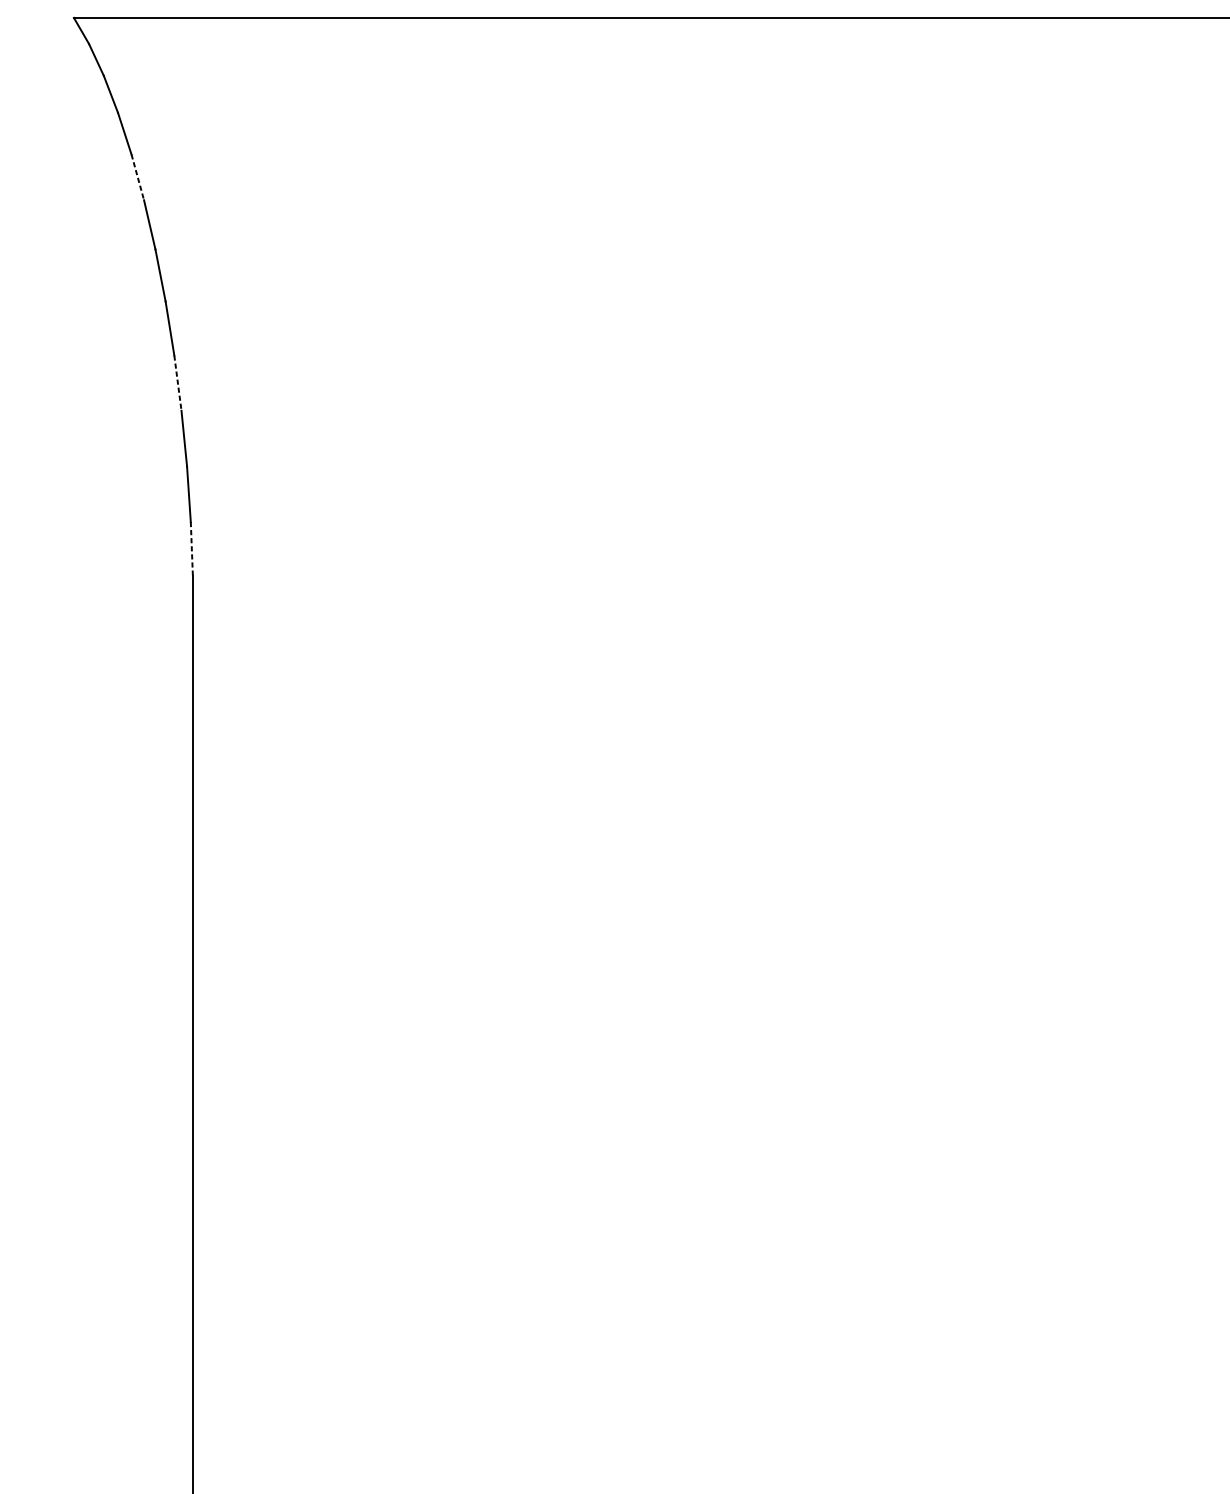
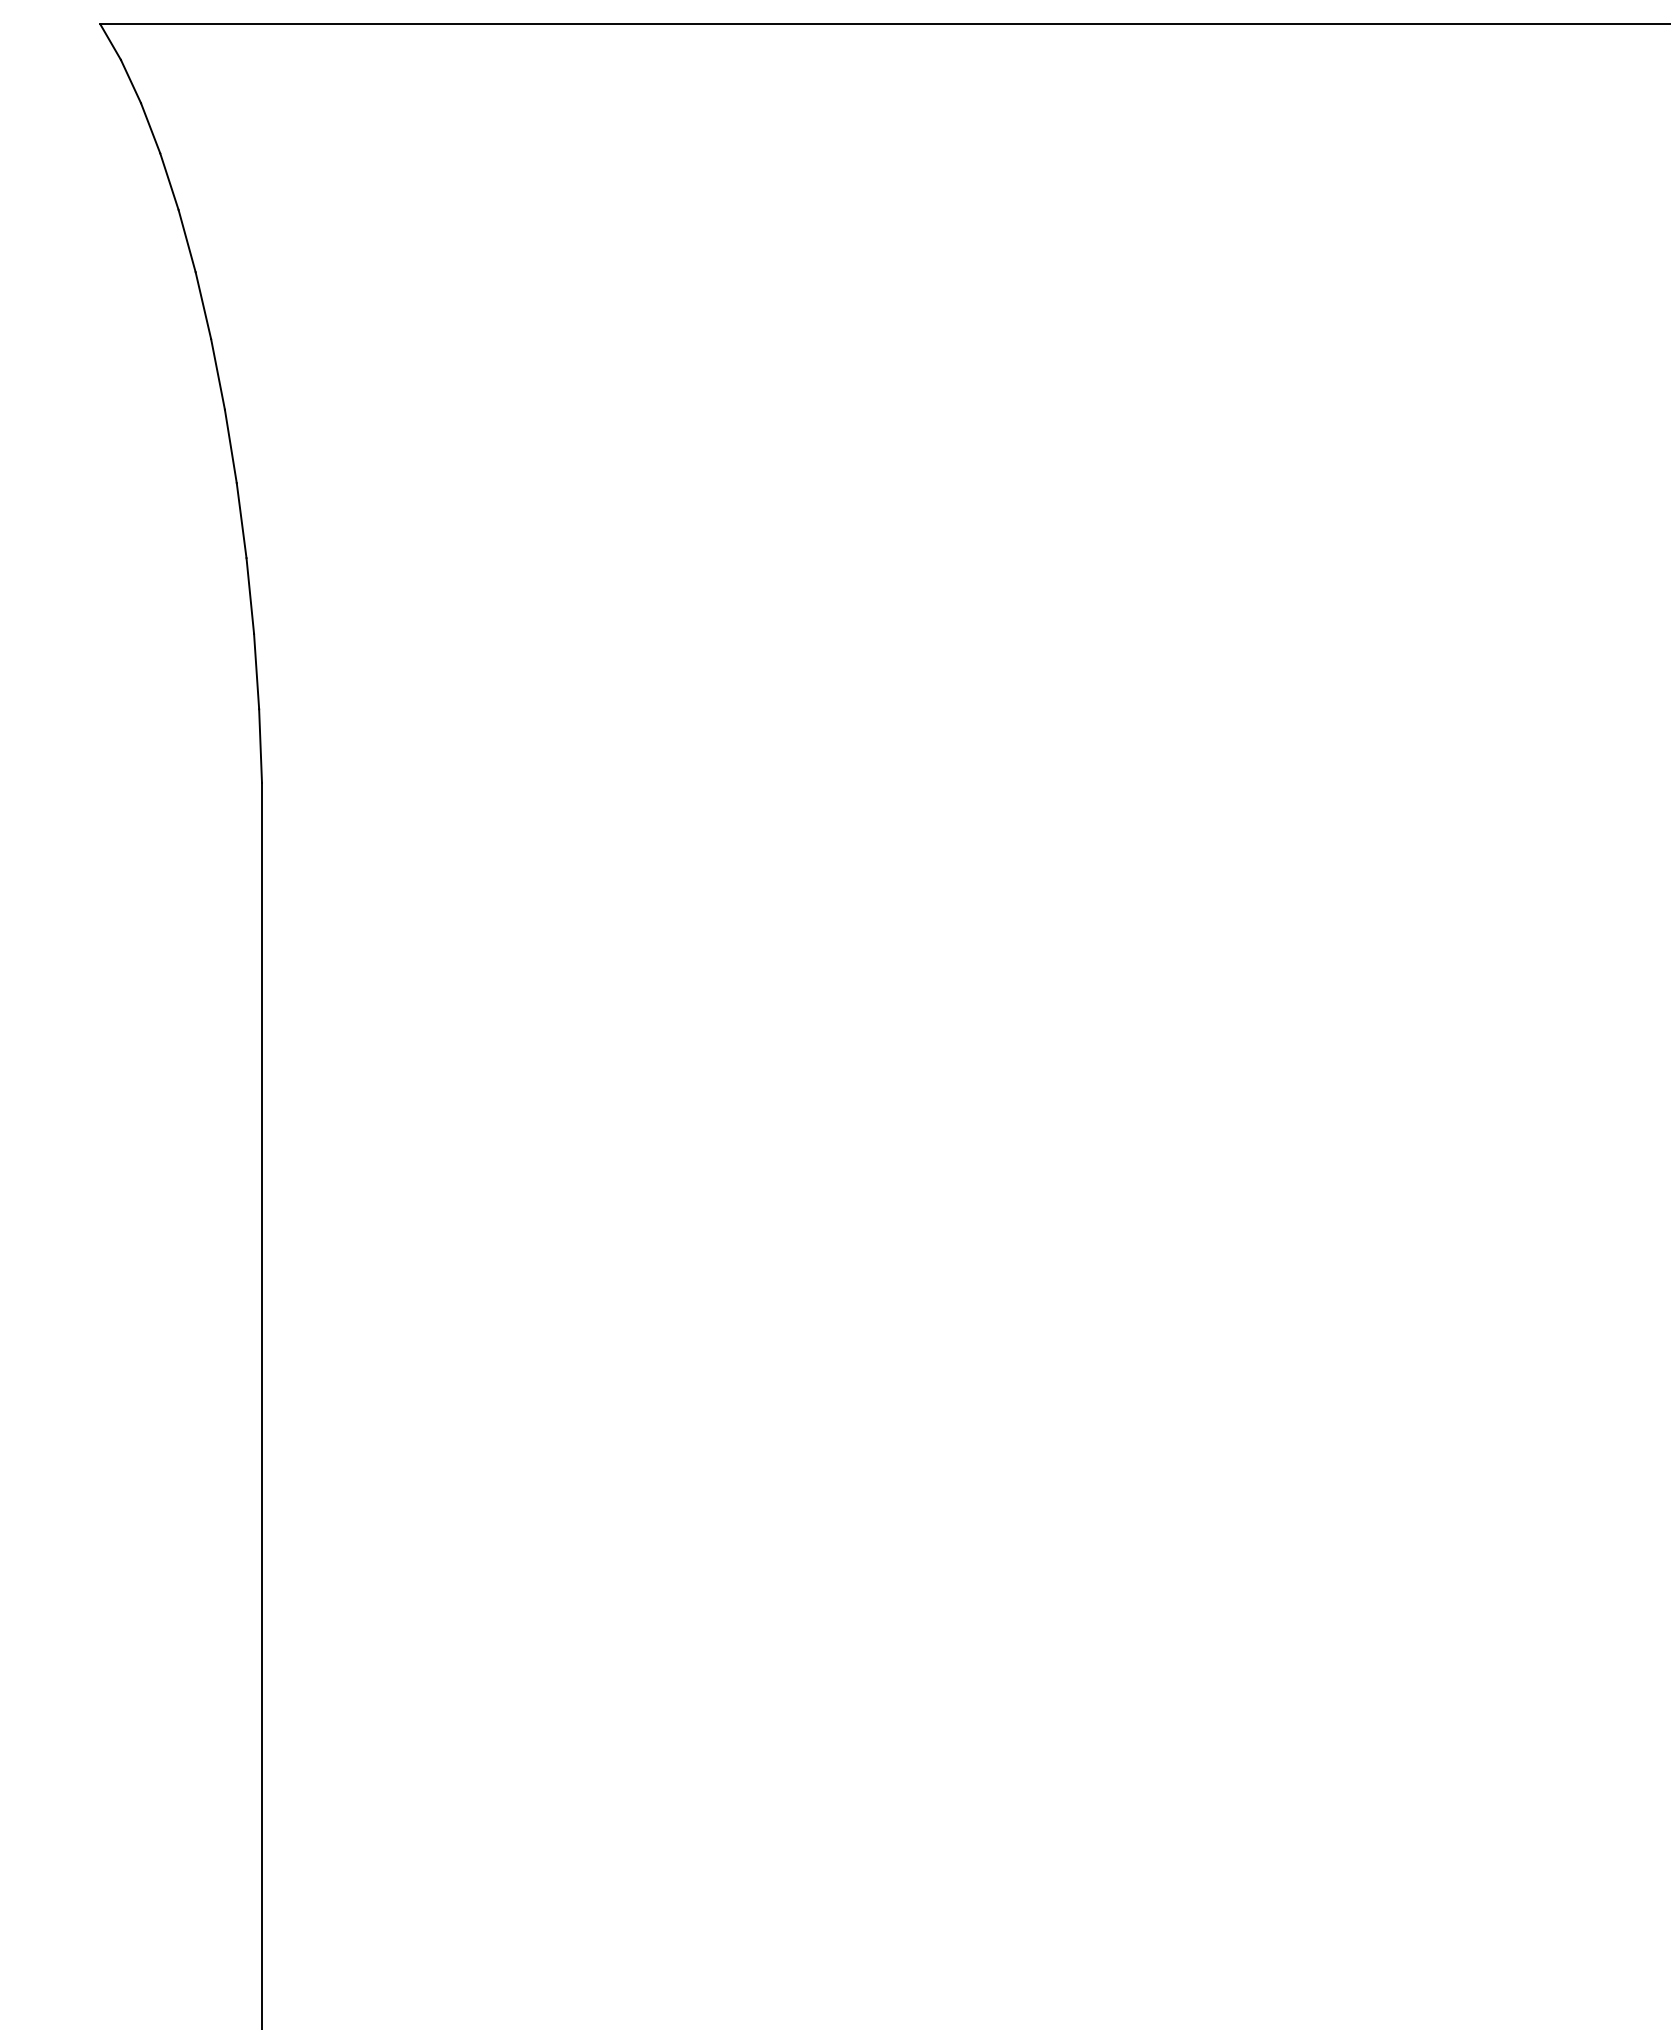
line: (138, 177) -> (187, 241), dashed -> solid
line: (177, 383) -> (241, 520), dashed -> solid
line: (191, 549) -> (260, 746), dashed -> solid

